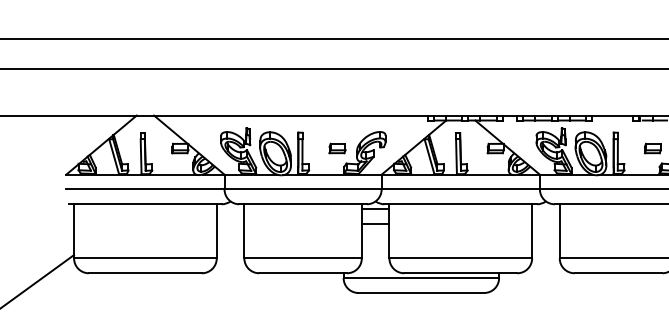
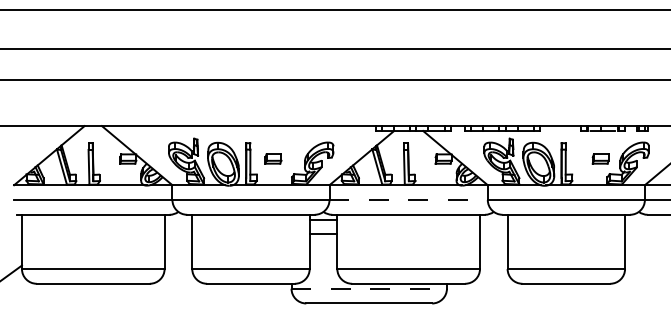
part: (337, 147) -> (273, 158), moved
line: (461, 189) -> (409, 200), solid -> dashed
line: (421, 277) -> (369, 288), solid -> dashed

